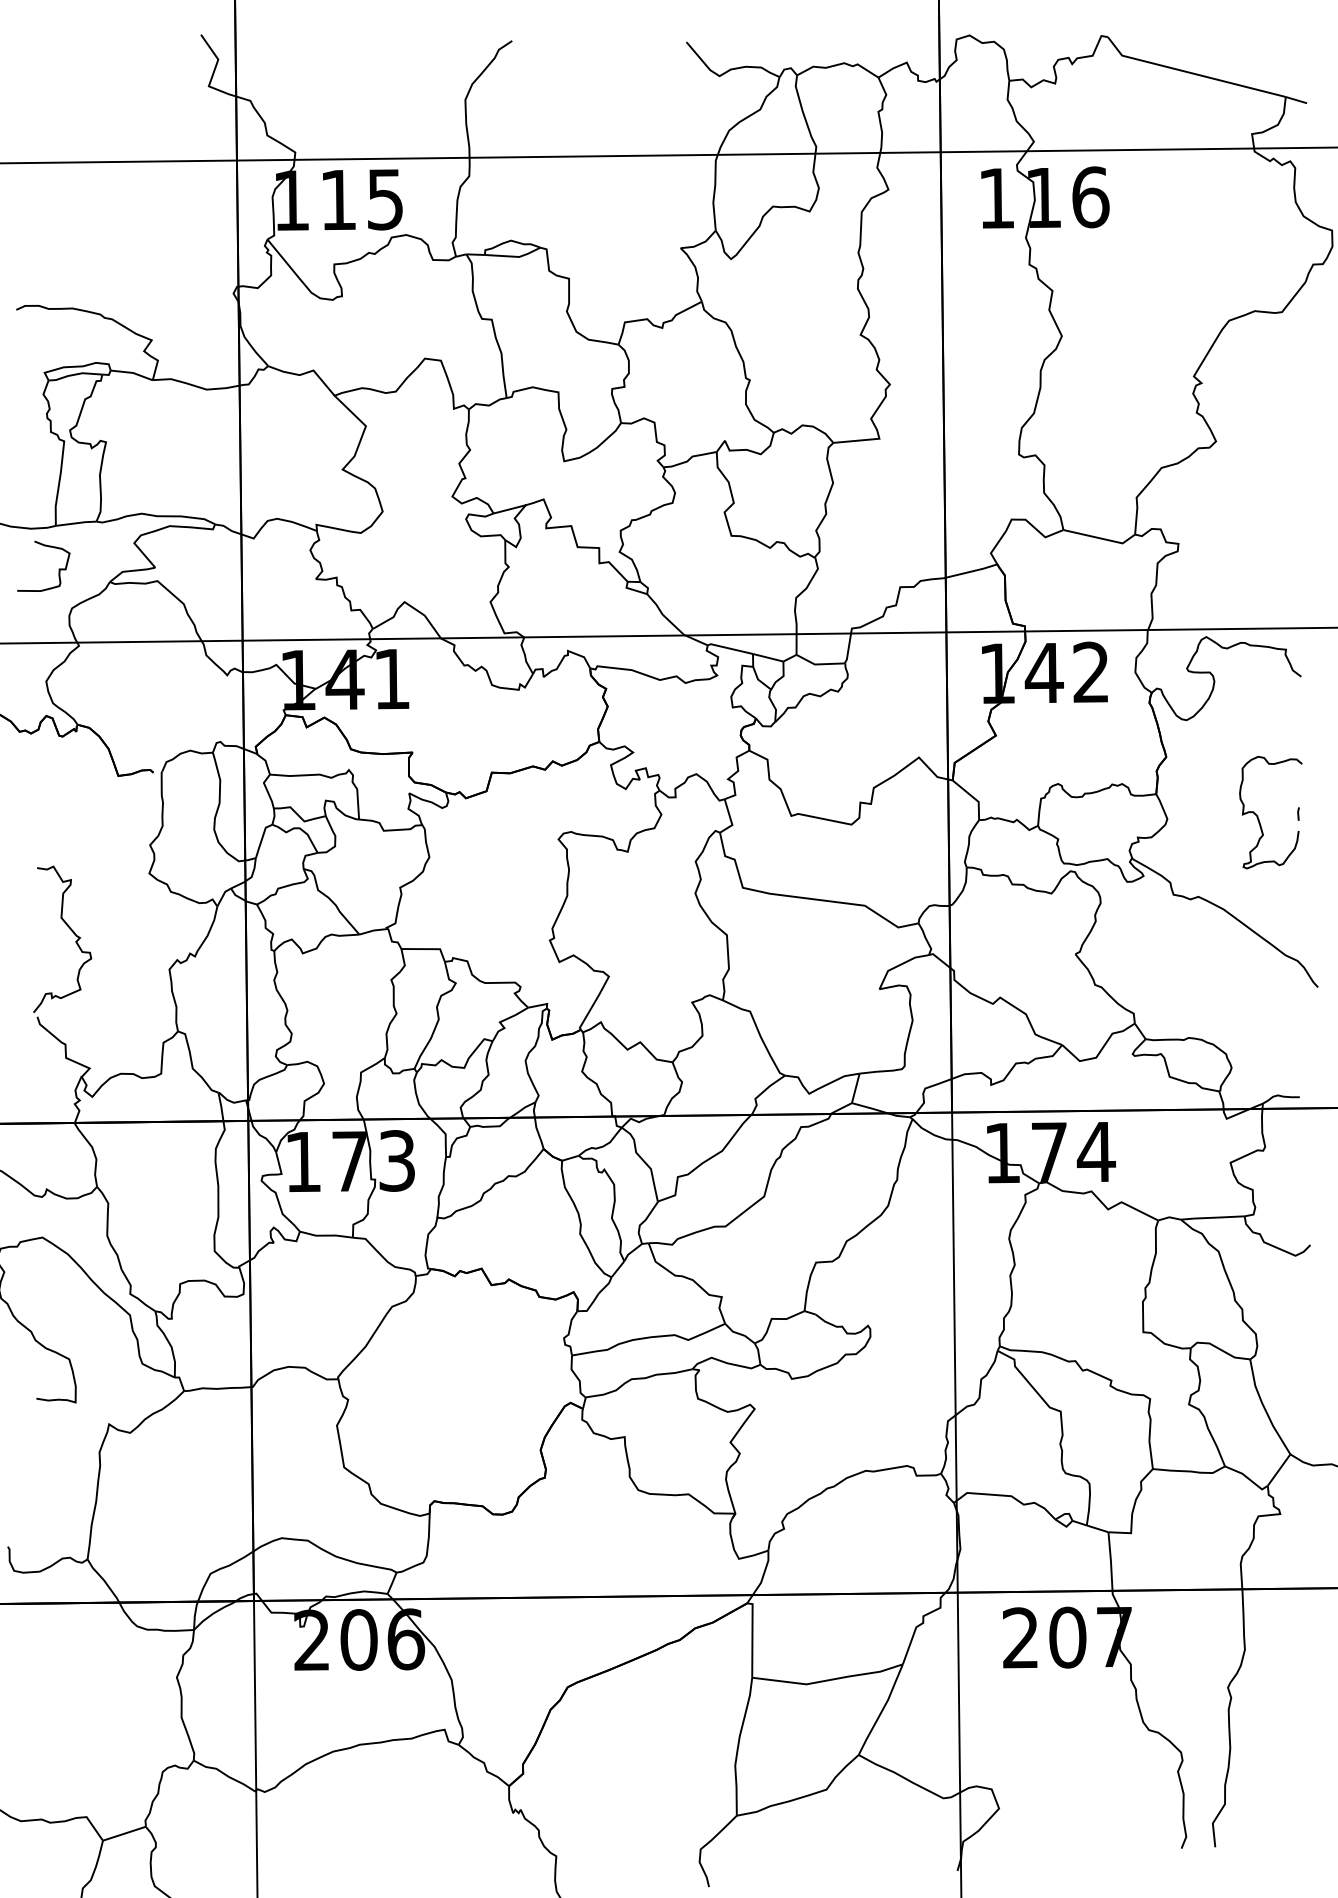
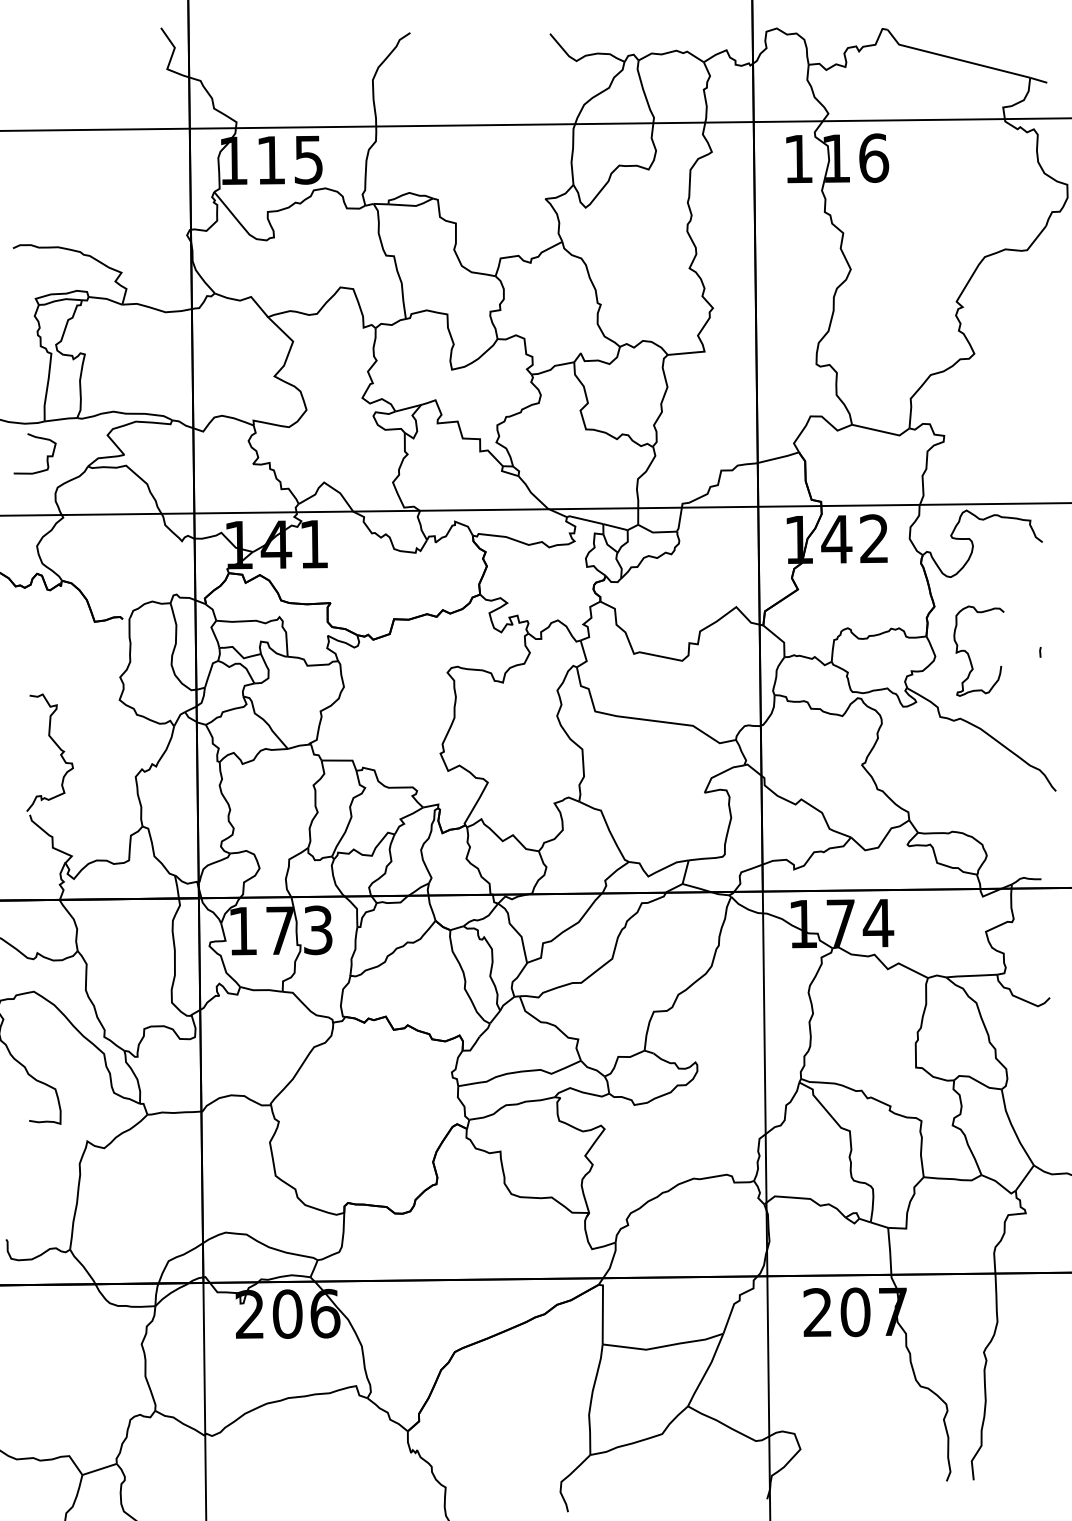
curve: (1258, 816) -> (969, 654), moved

